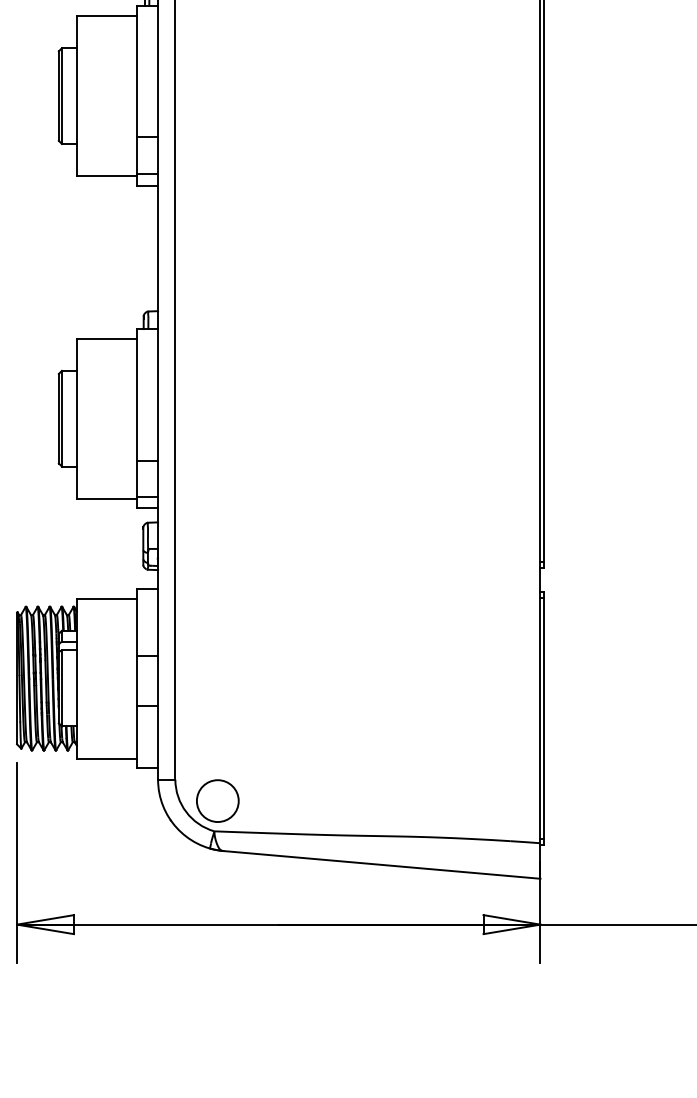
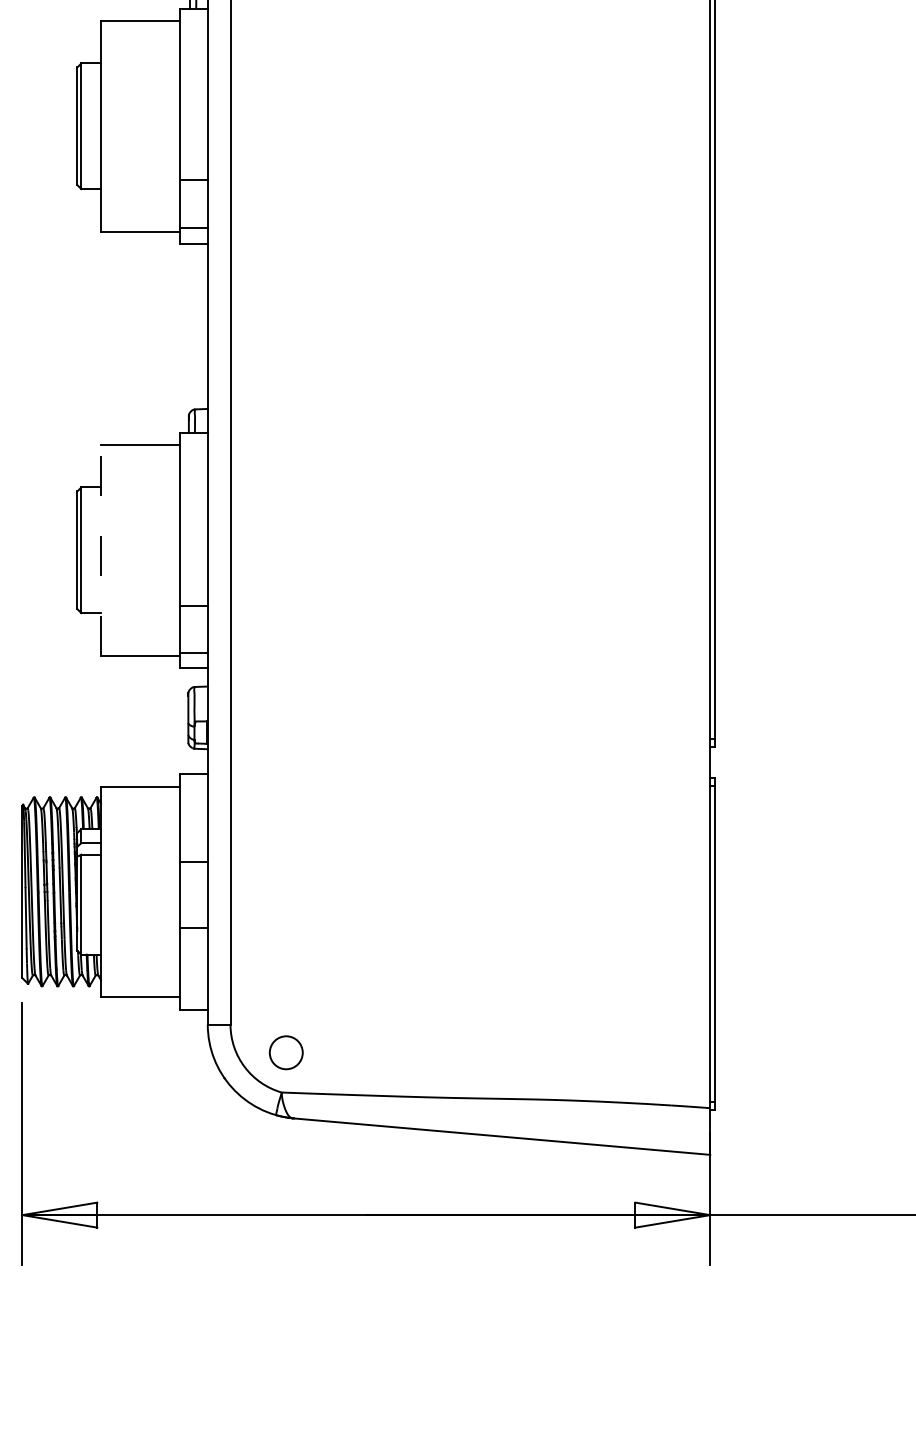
line: (76, 418) -> (100, 550), solid -> dashed
circle: (217, 801) -> (285, 1053), size x0.6

